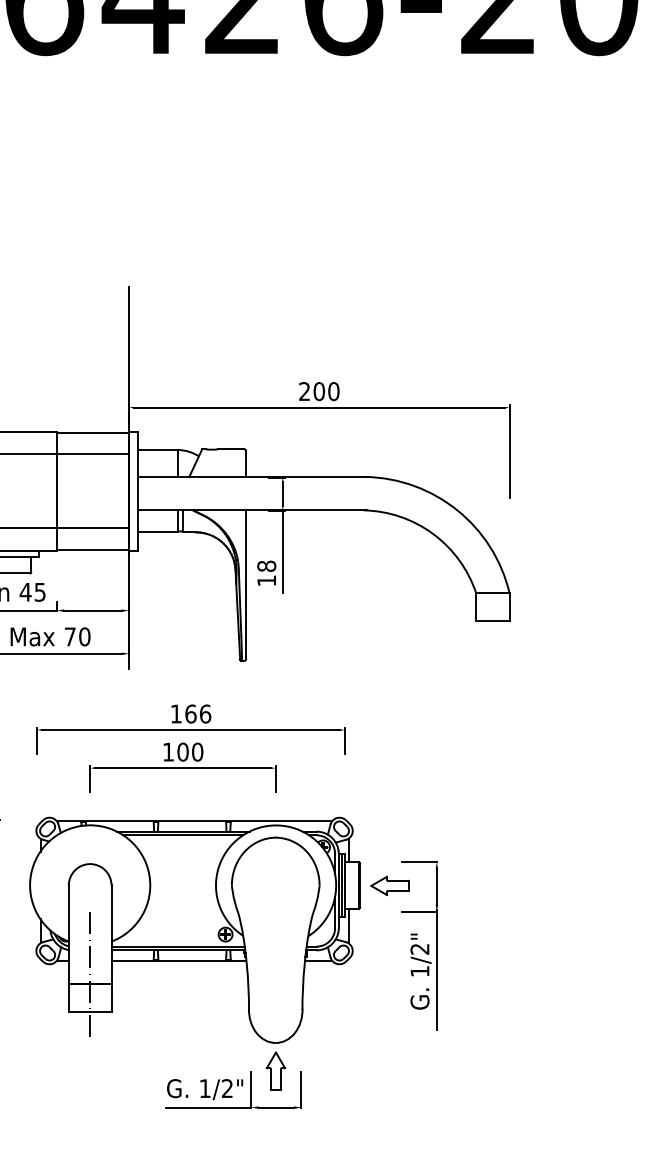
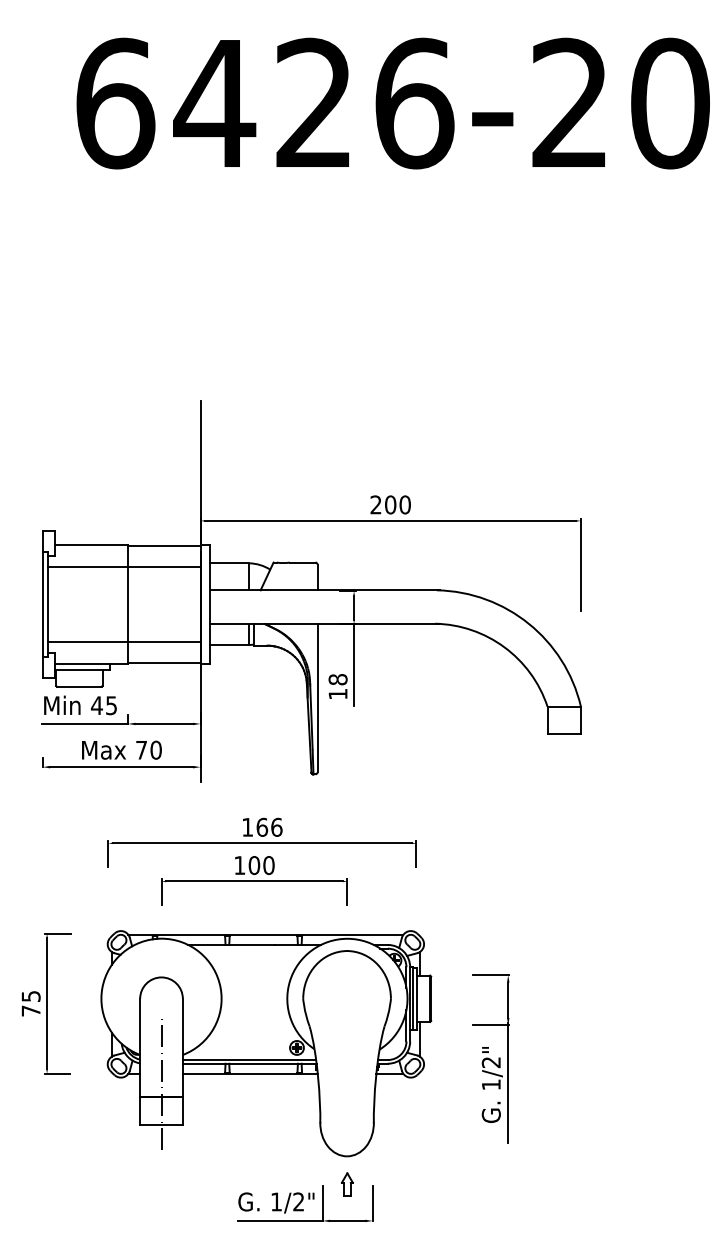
line: (183, 835) -> (254, 948), removed
part: (389, 886) -> (460, 999), removed
part: (276, 1071) -> (347, 1184), size x0.6

